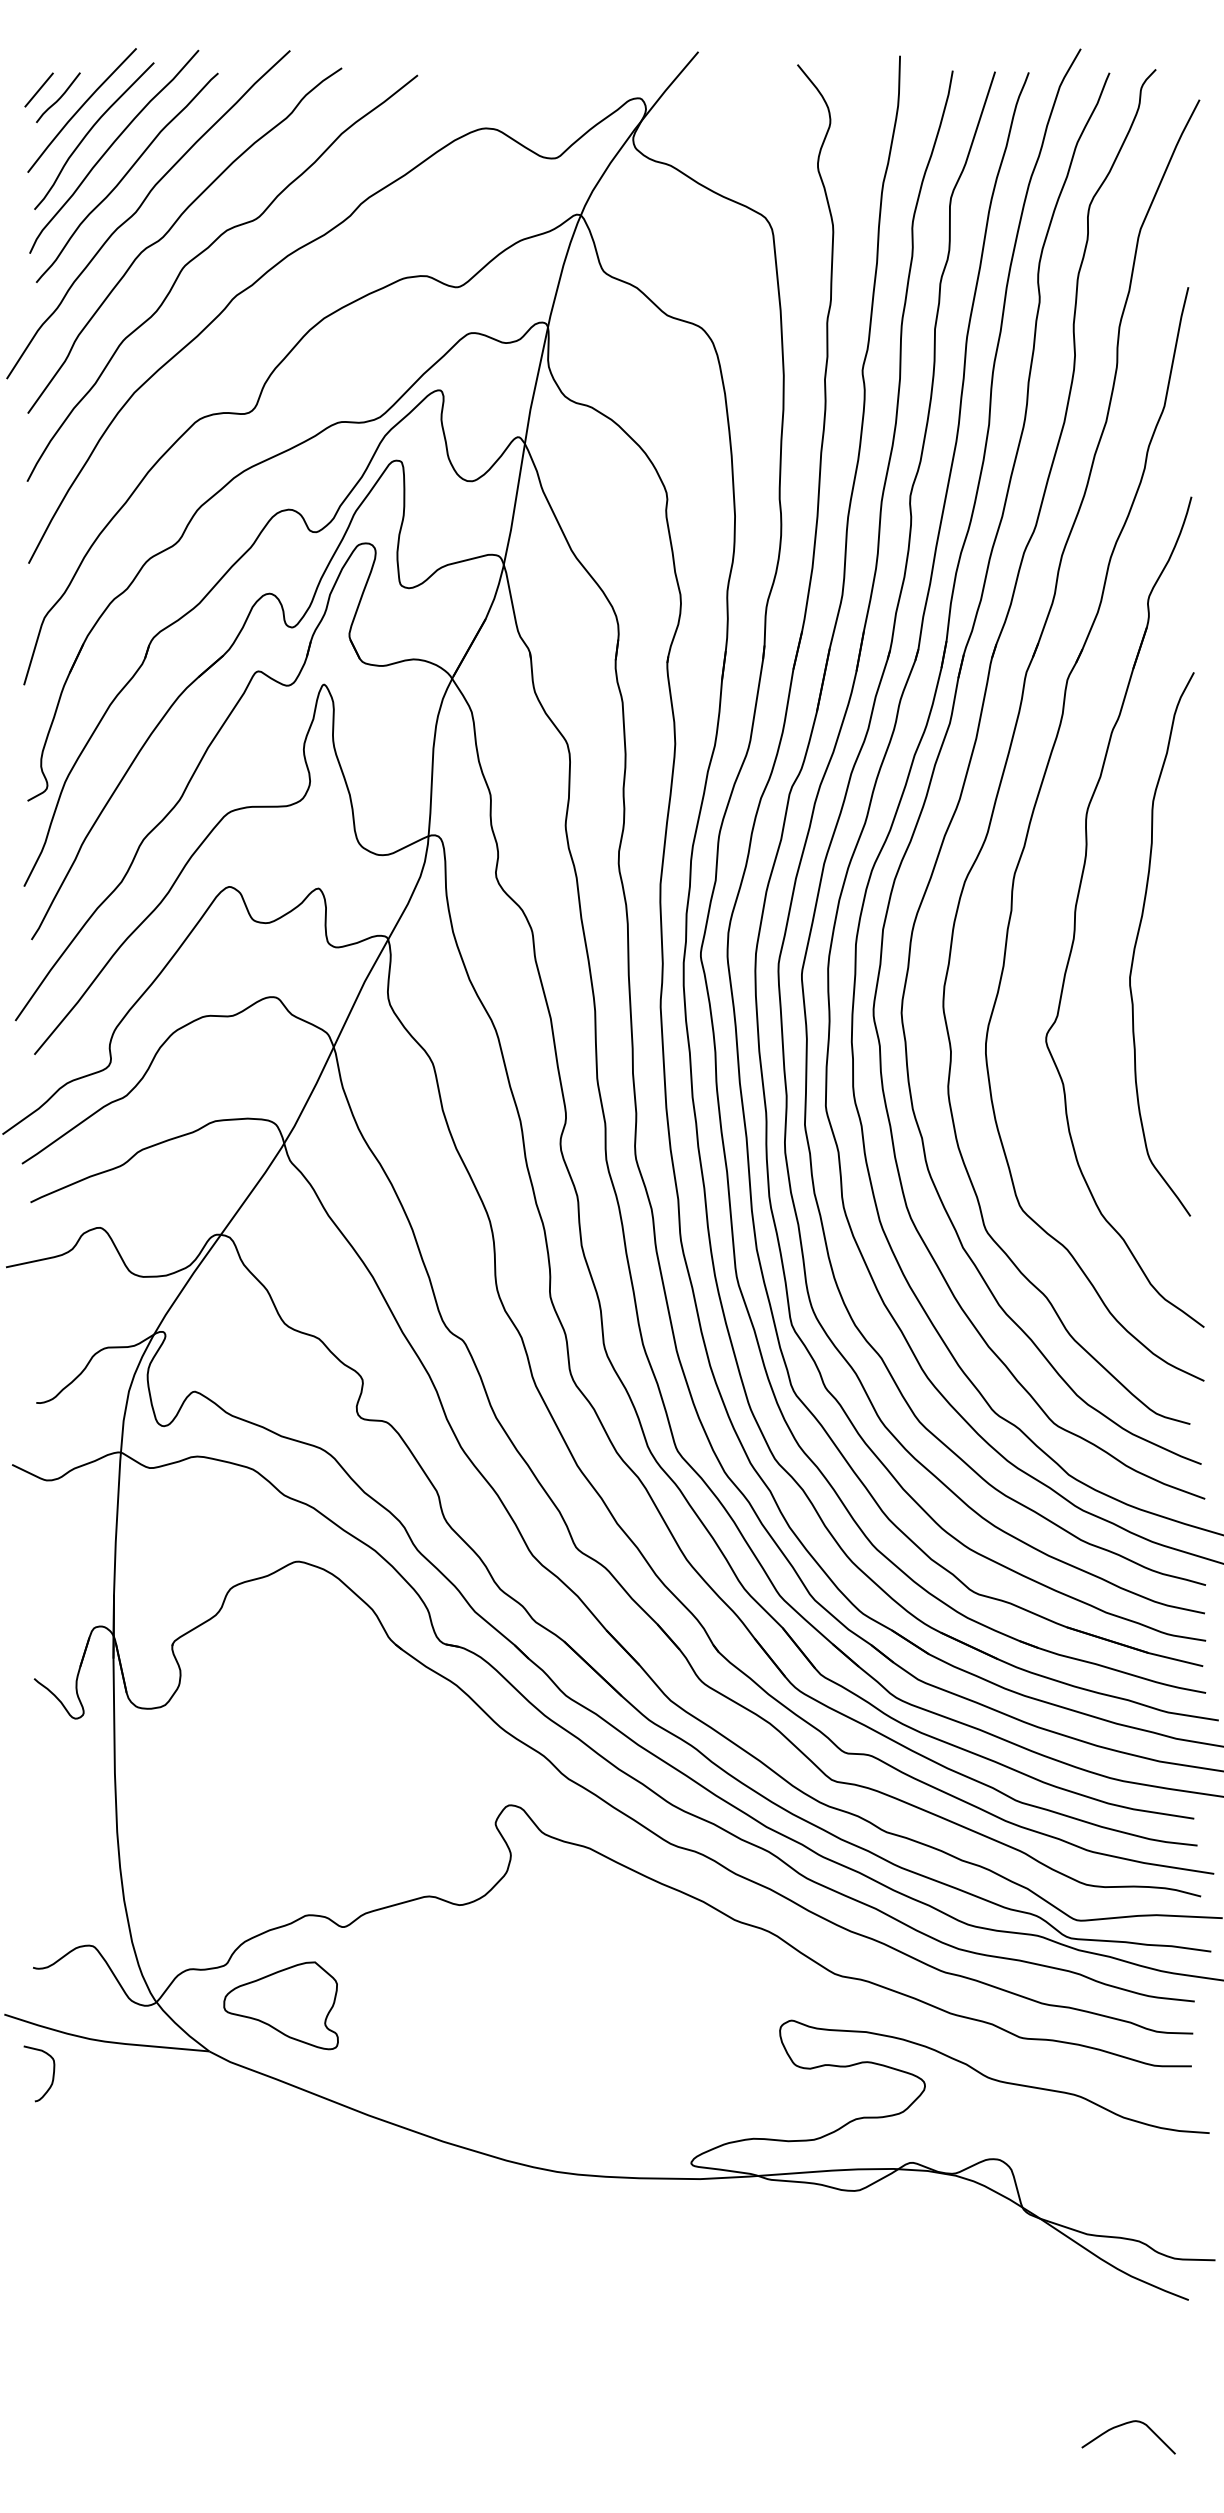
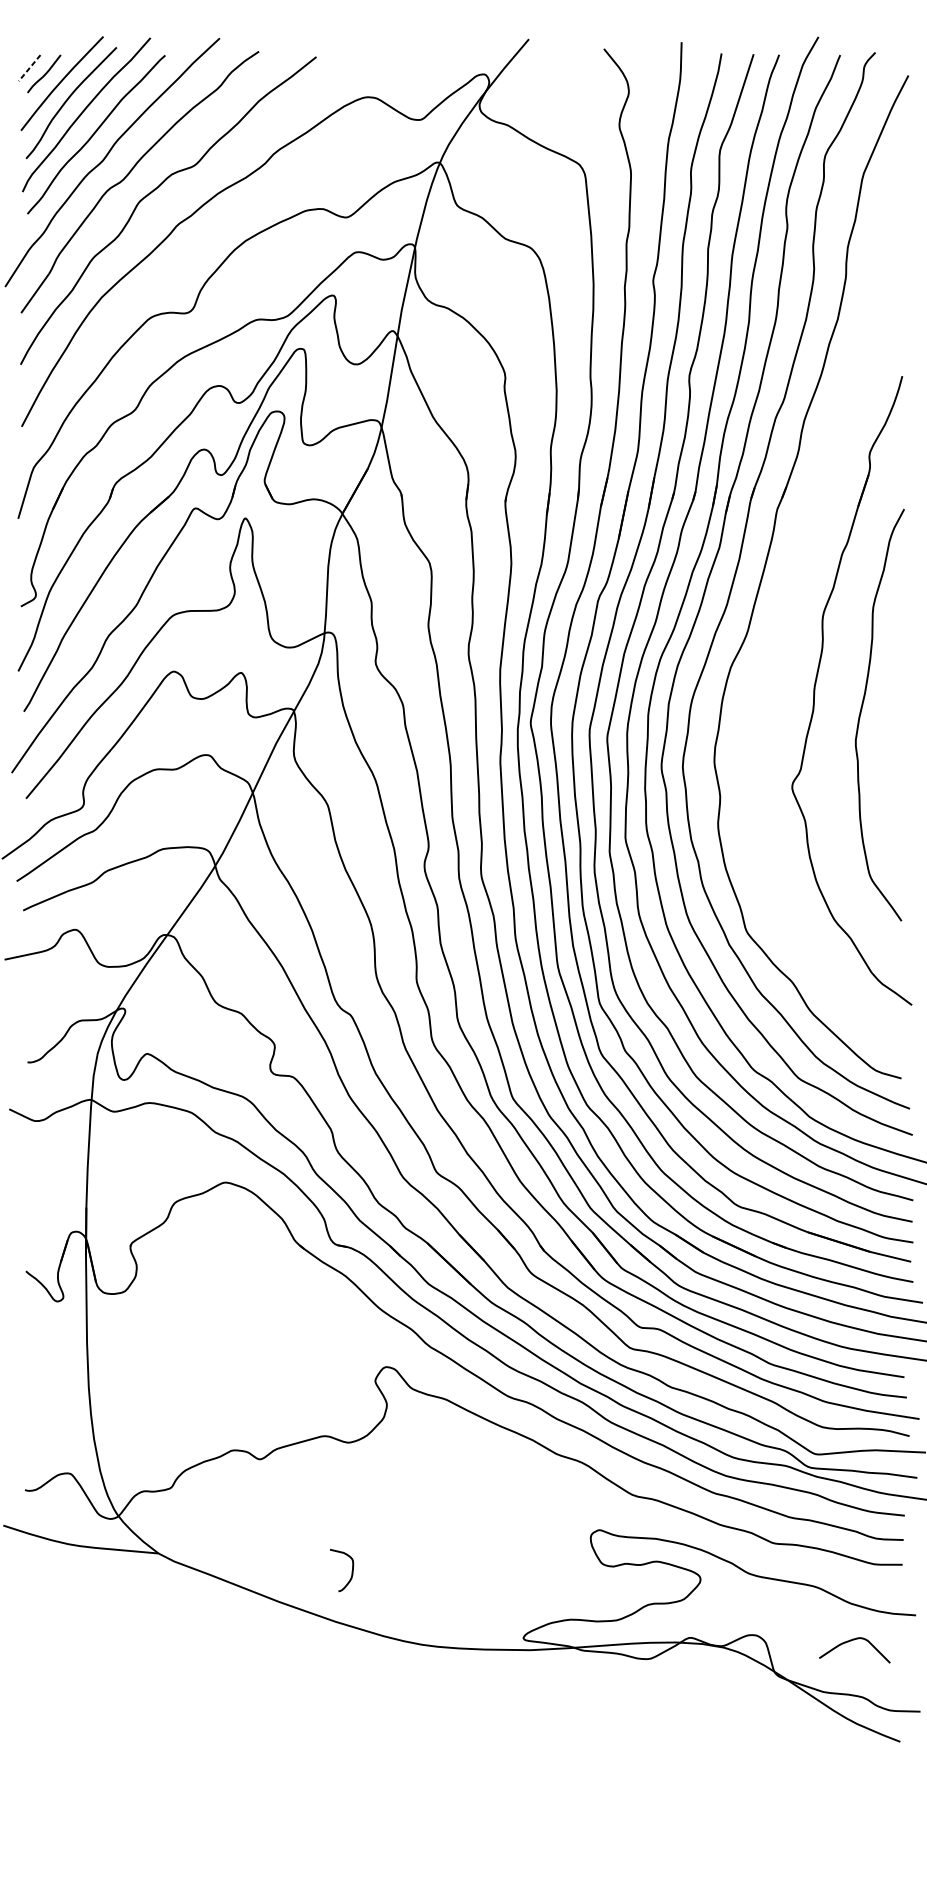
line: (38, 90) -> (29, 68), solid -> dashed
part: (1032, 818) -> (781, 619), removed
part: (280, 2005) -> (212, 1518), removed
curve: (52, 2074) -> (351, 1570), moved
curve: (1123, 2425) -> (850, 1641), moved

